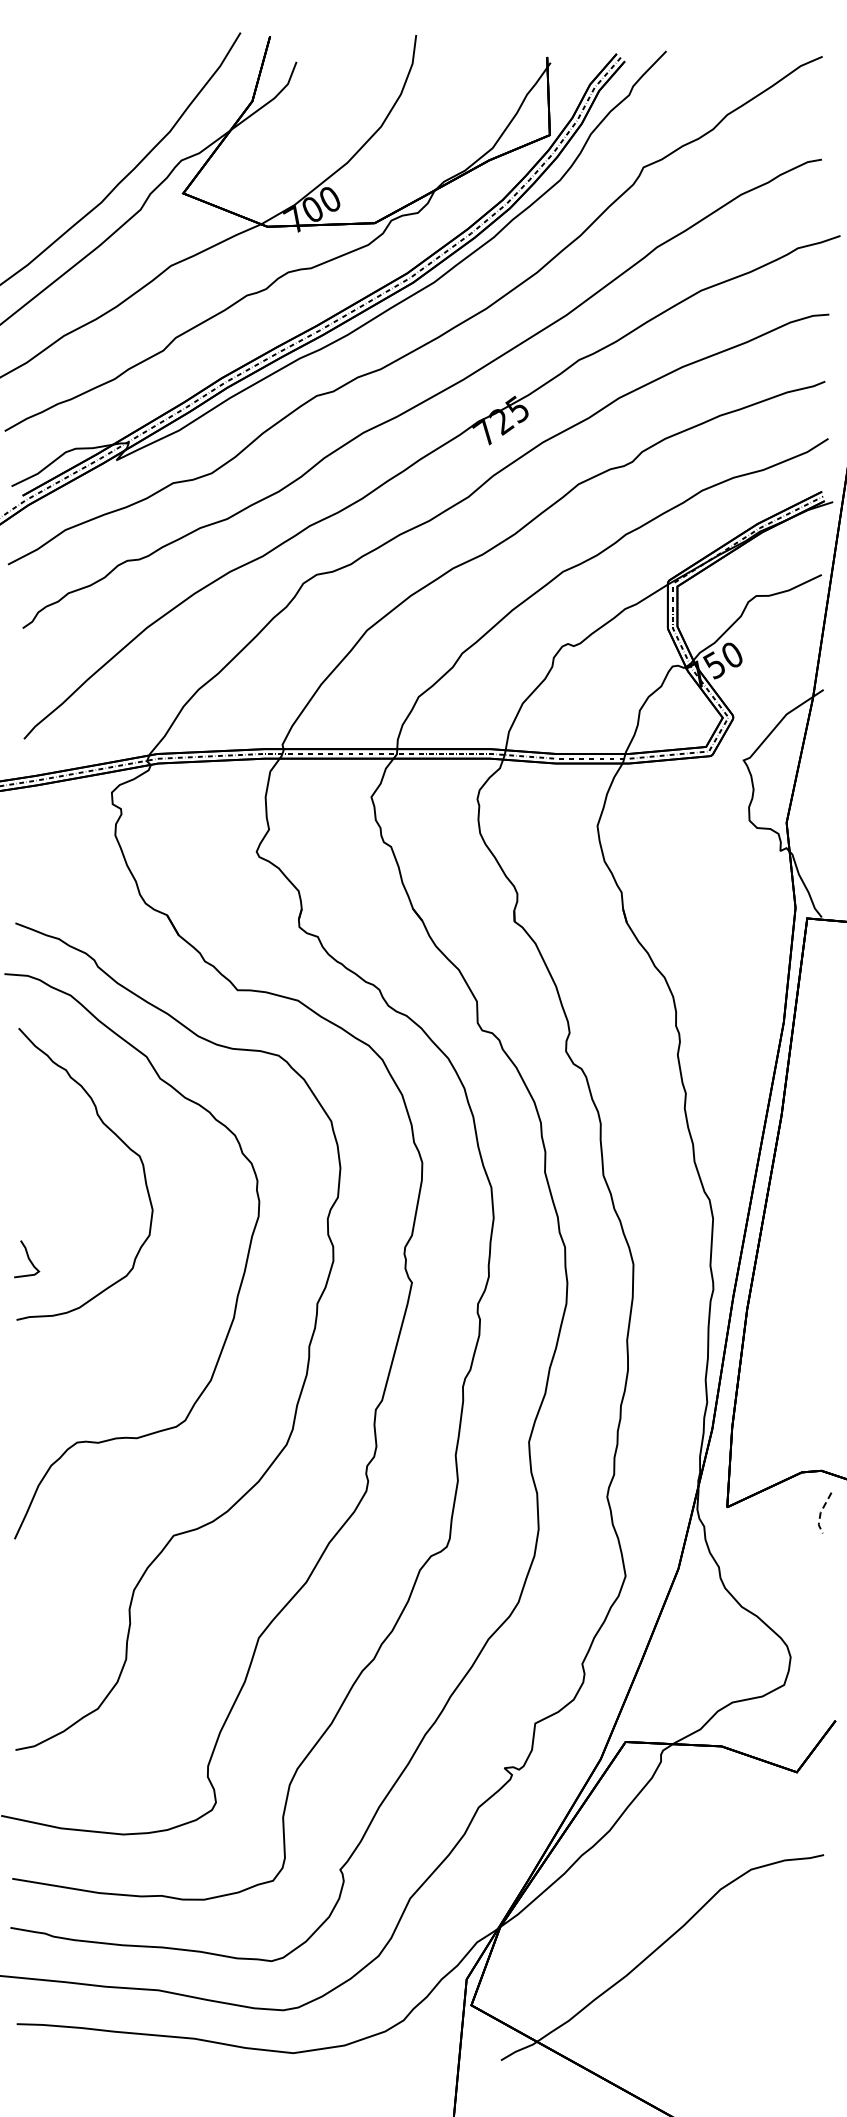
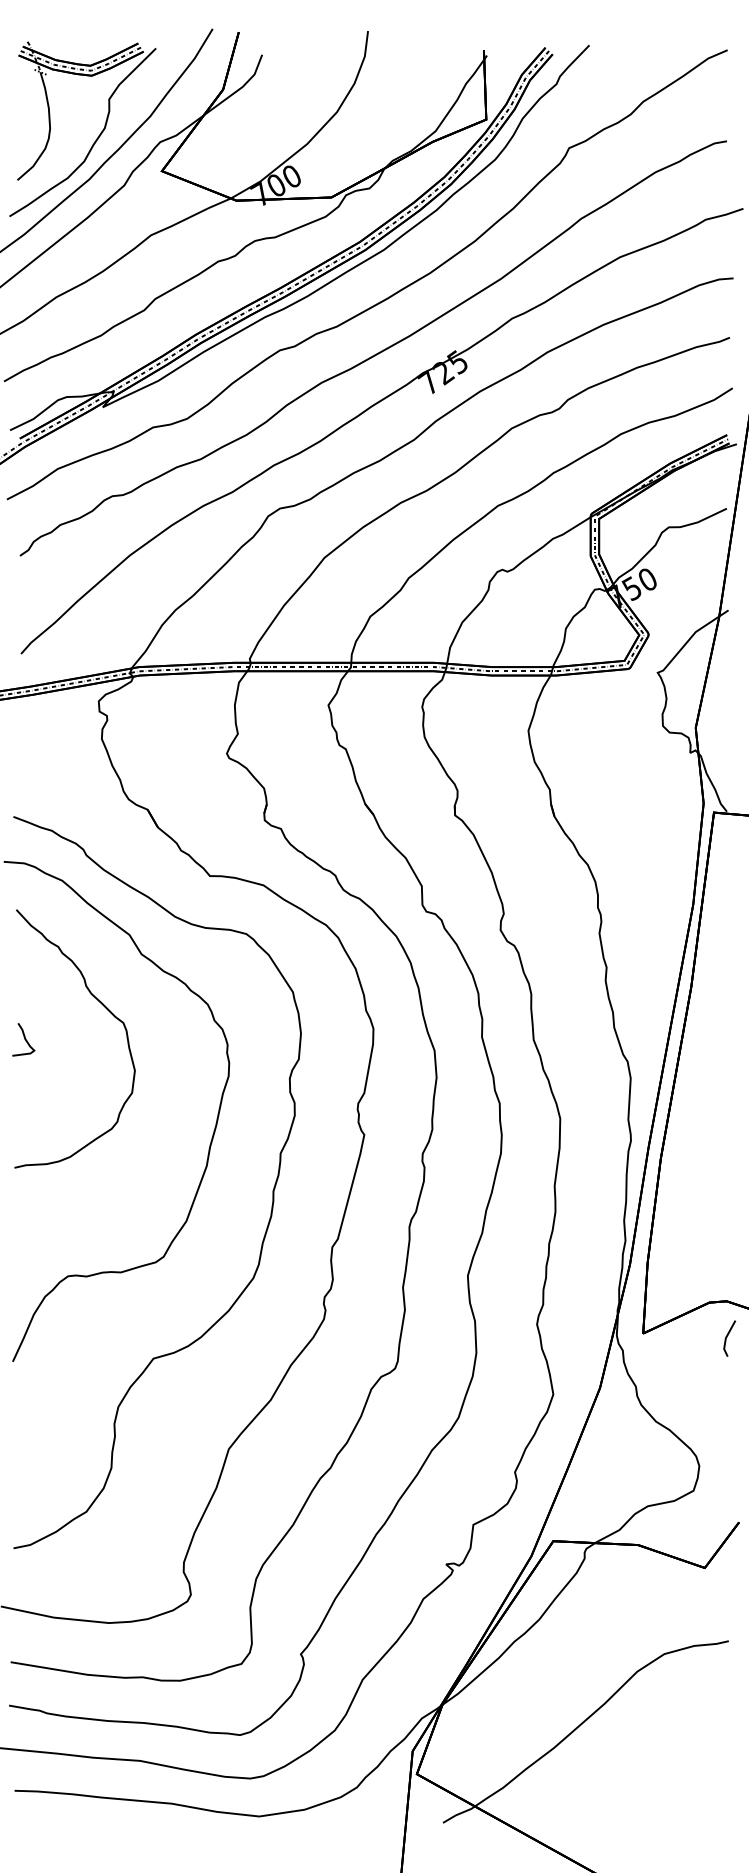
part: (109, 156) -> (96, 138), added
curve: (27, 1258) -> (24, 1039), moved
line: (820, 1512) -> (725, 1338), dashed -> solid

